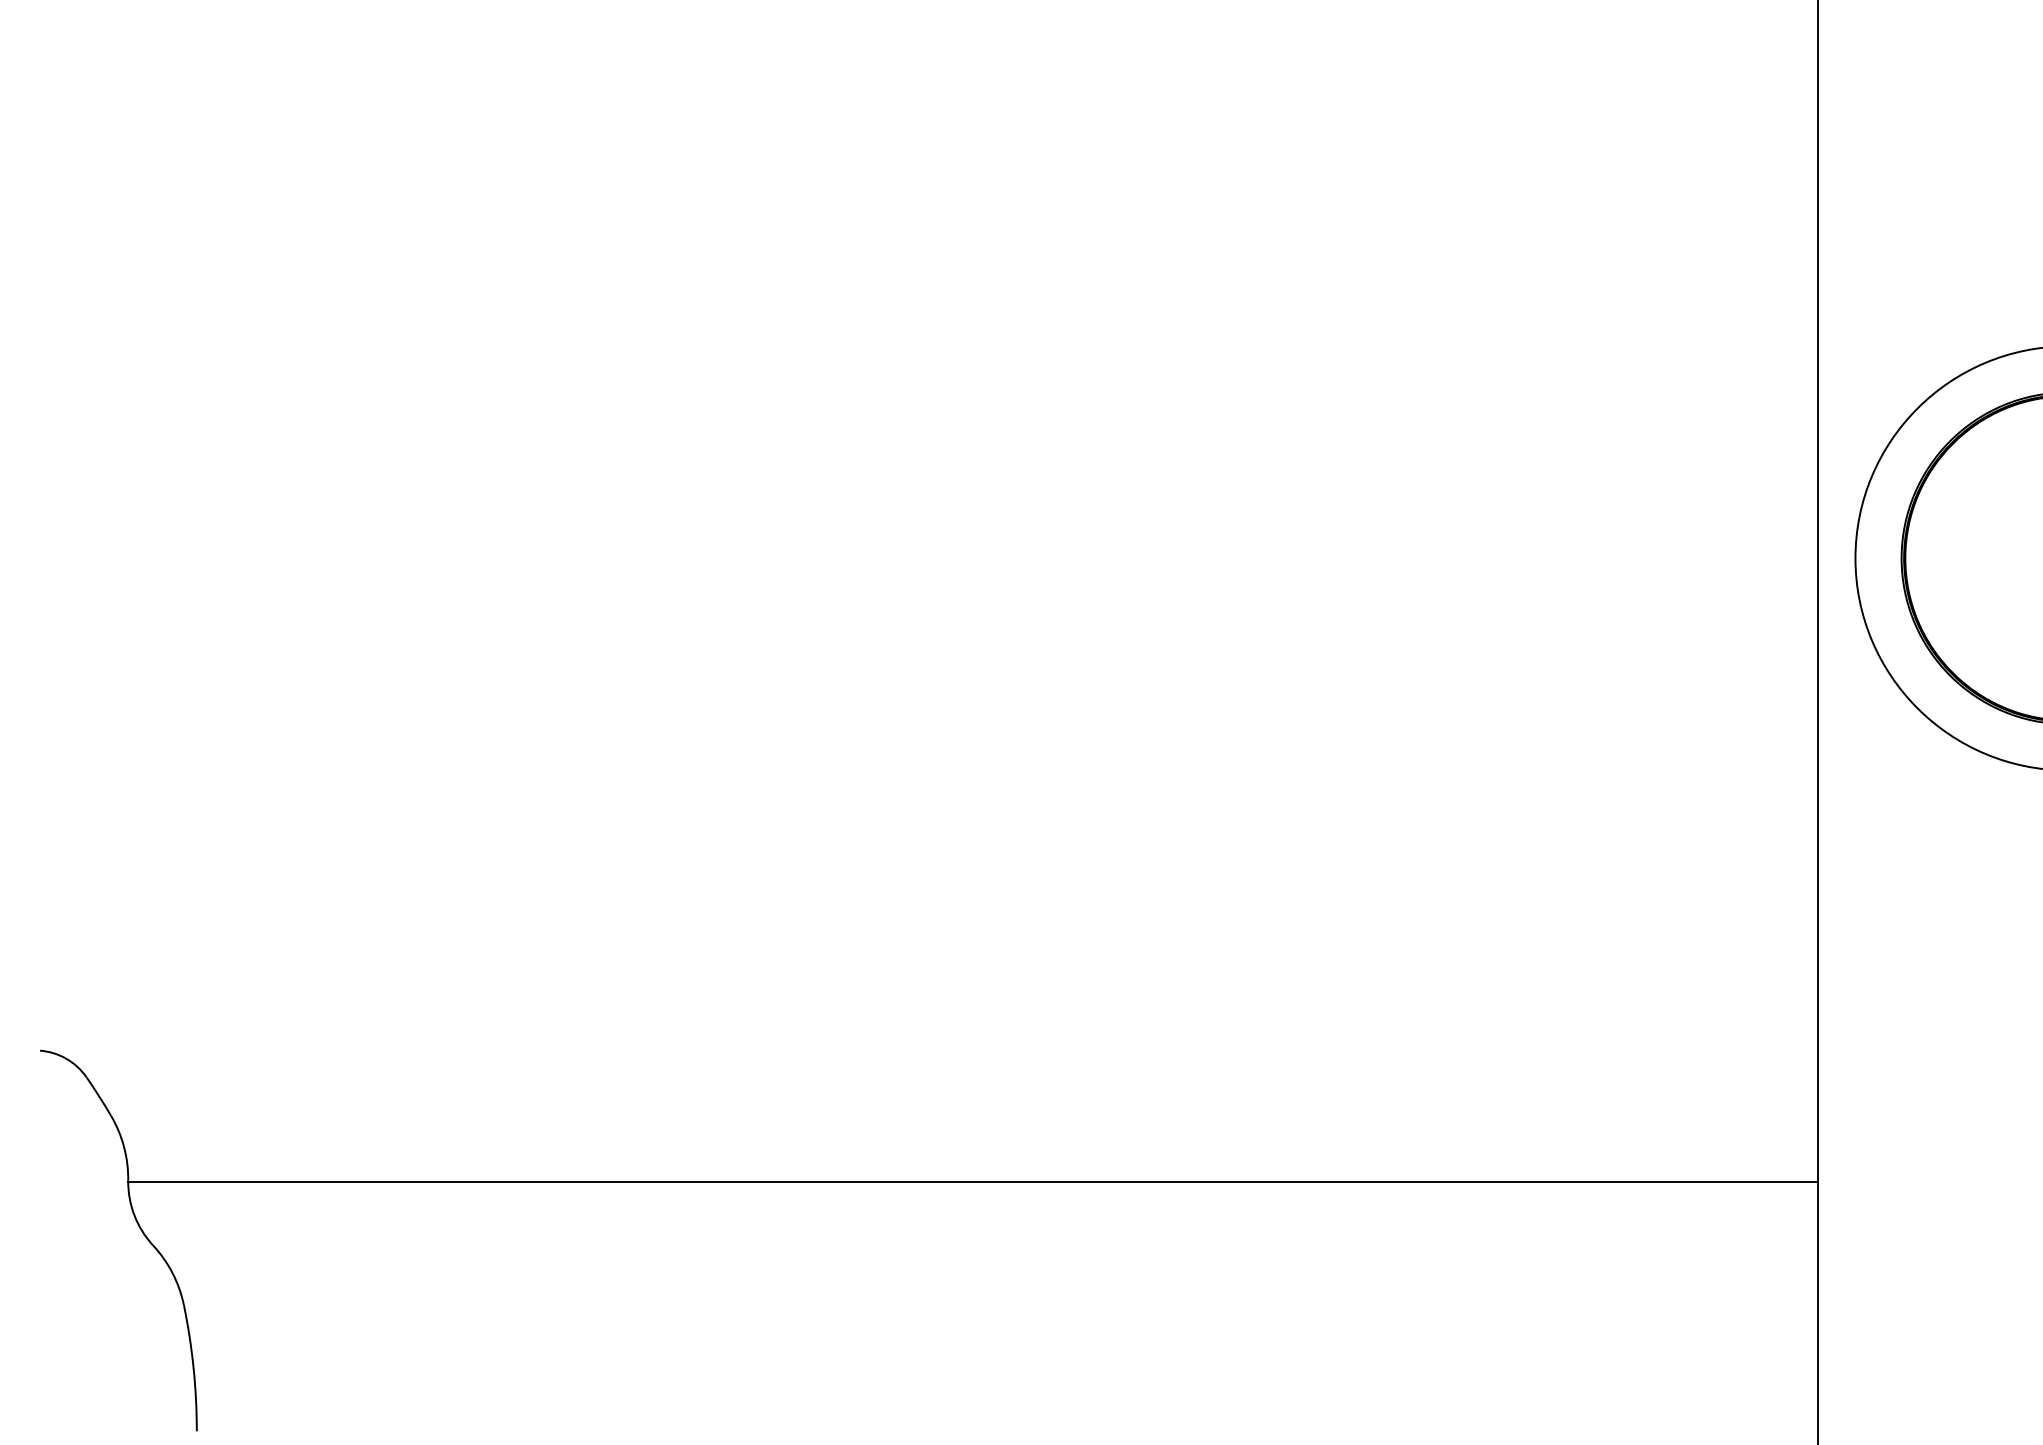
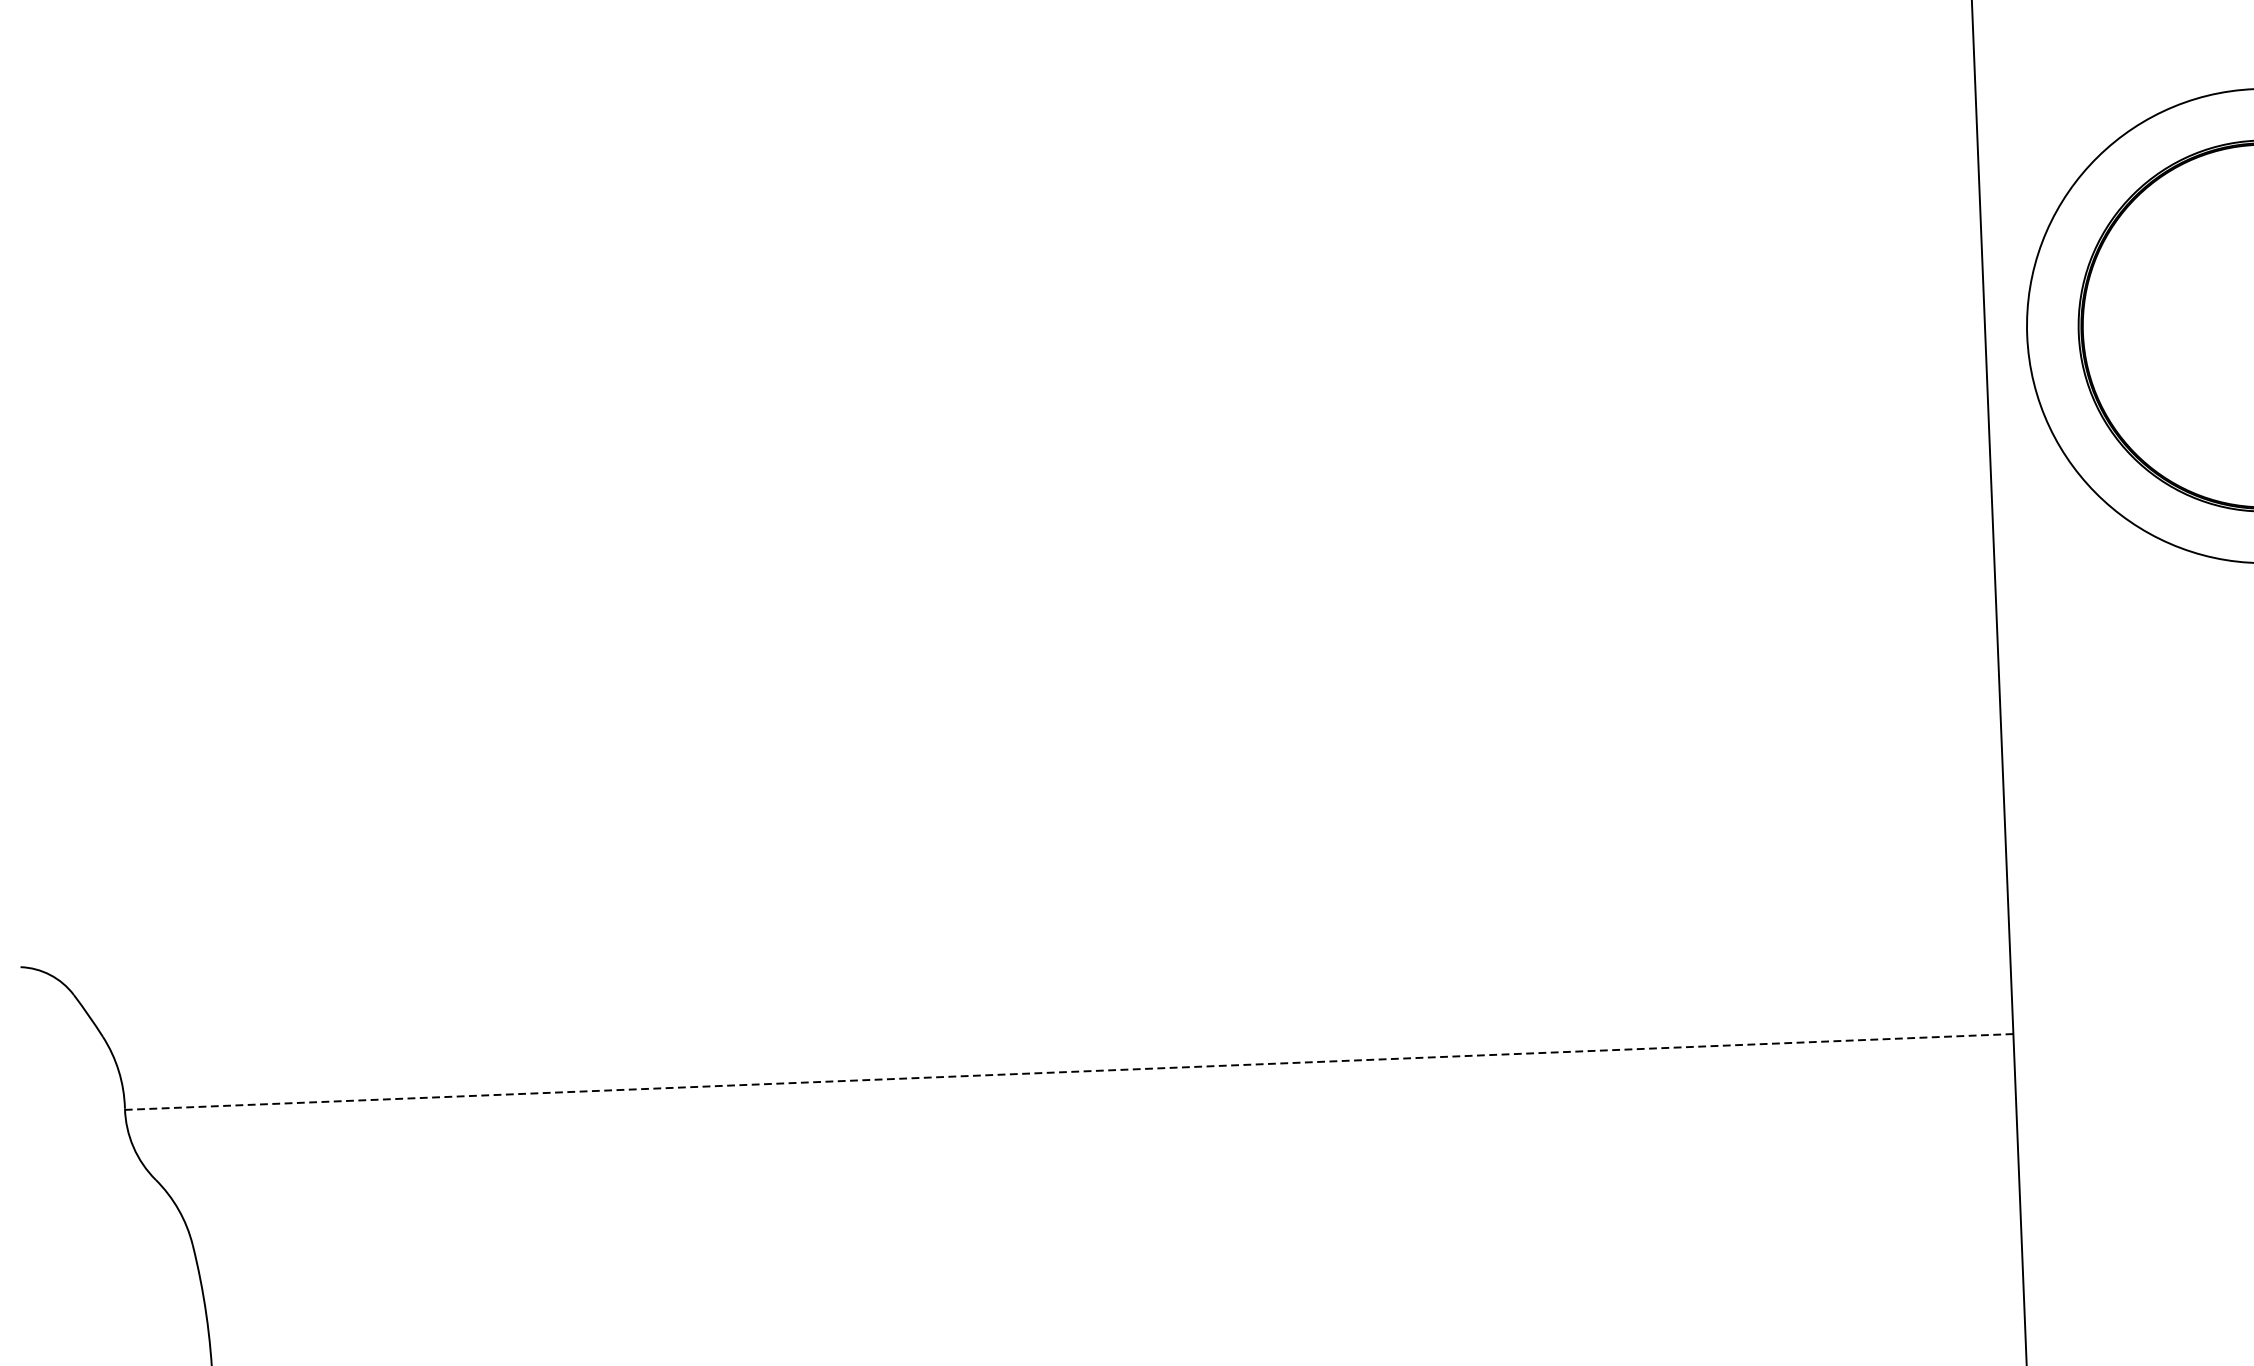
line: (973, 1181) -> (1069, 1071), solid -> dashed

